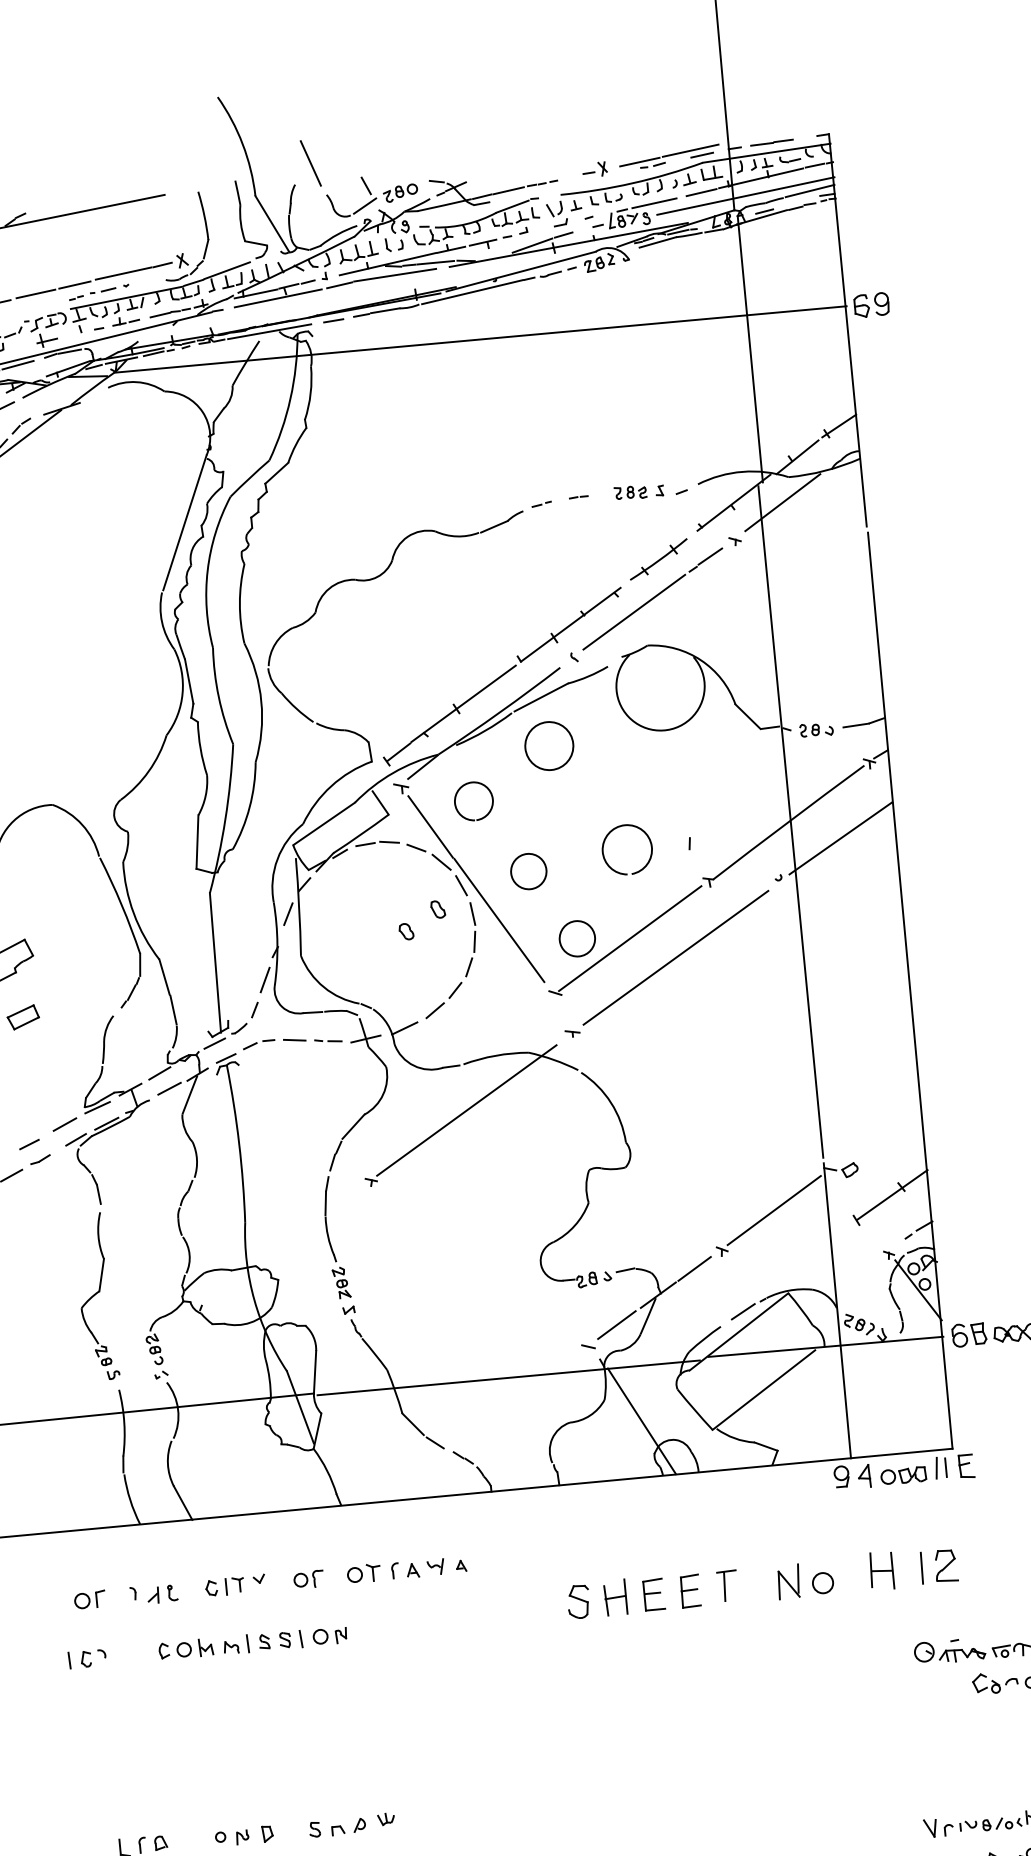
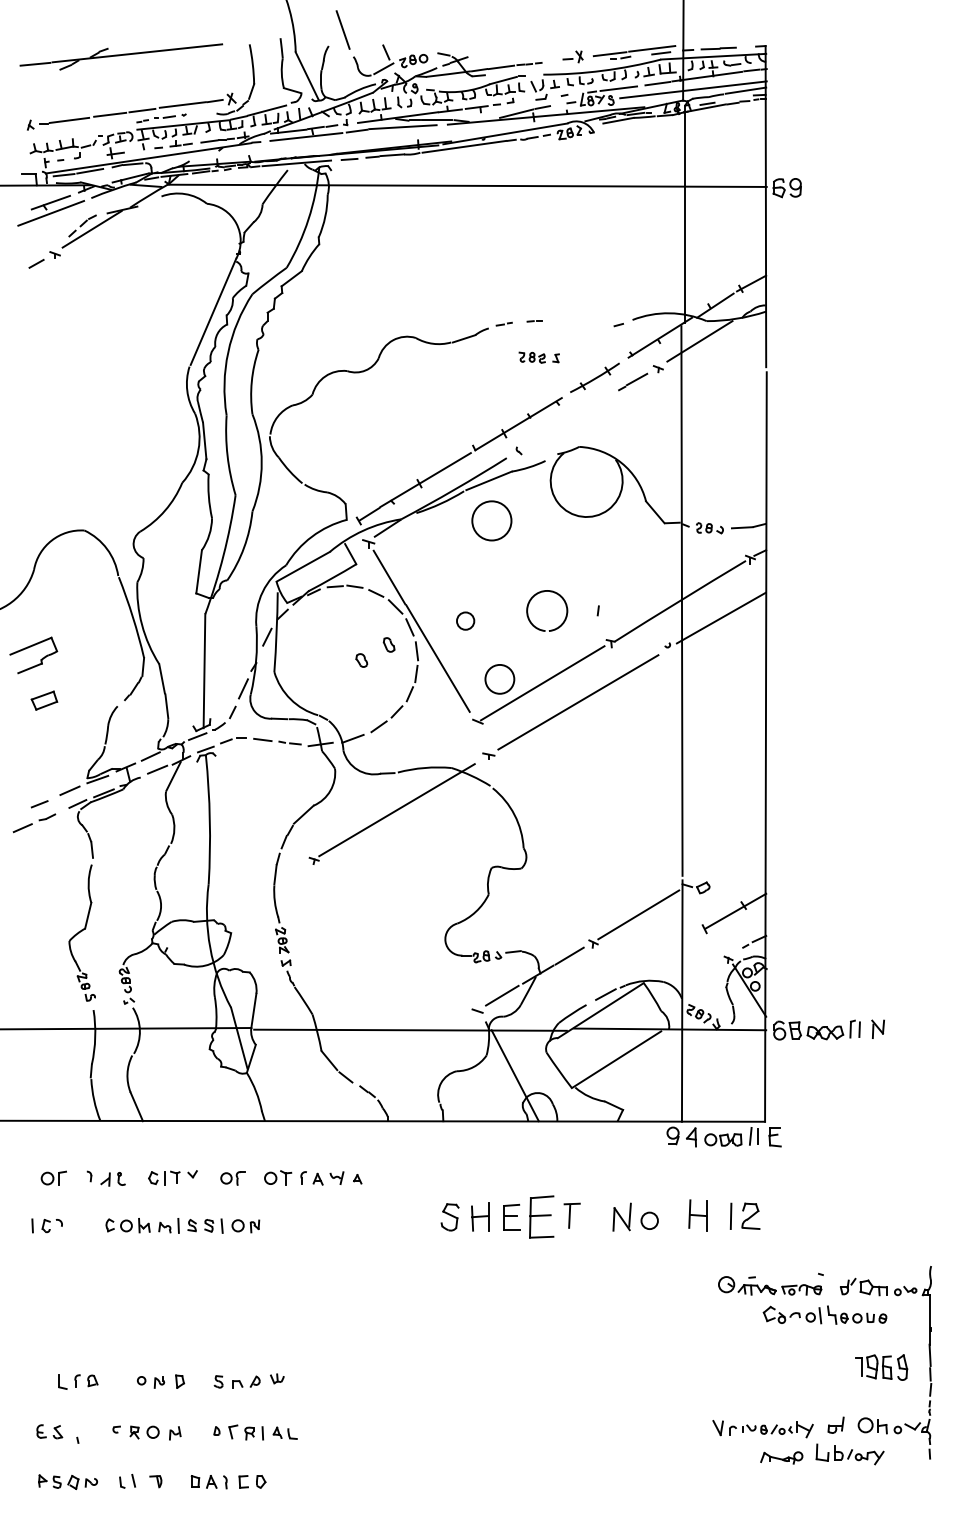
part: (638, 491) -> (538, 357), moved
line: (634, 611) -> (571, 418), removed
arc: (463, 786) -> (419, 547), removed
circle: (528, 870) -> (465, 620), size x0.6
part: (690, 1591) -> (541, 1217), size x1.6

